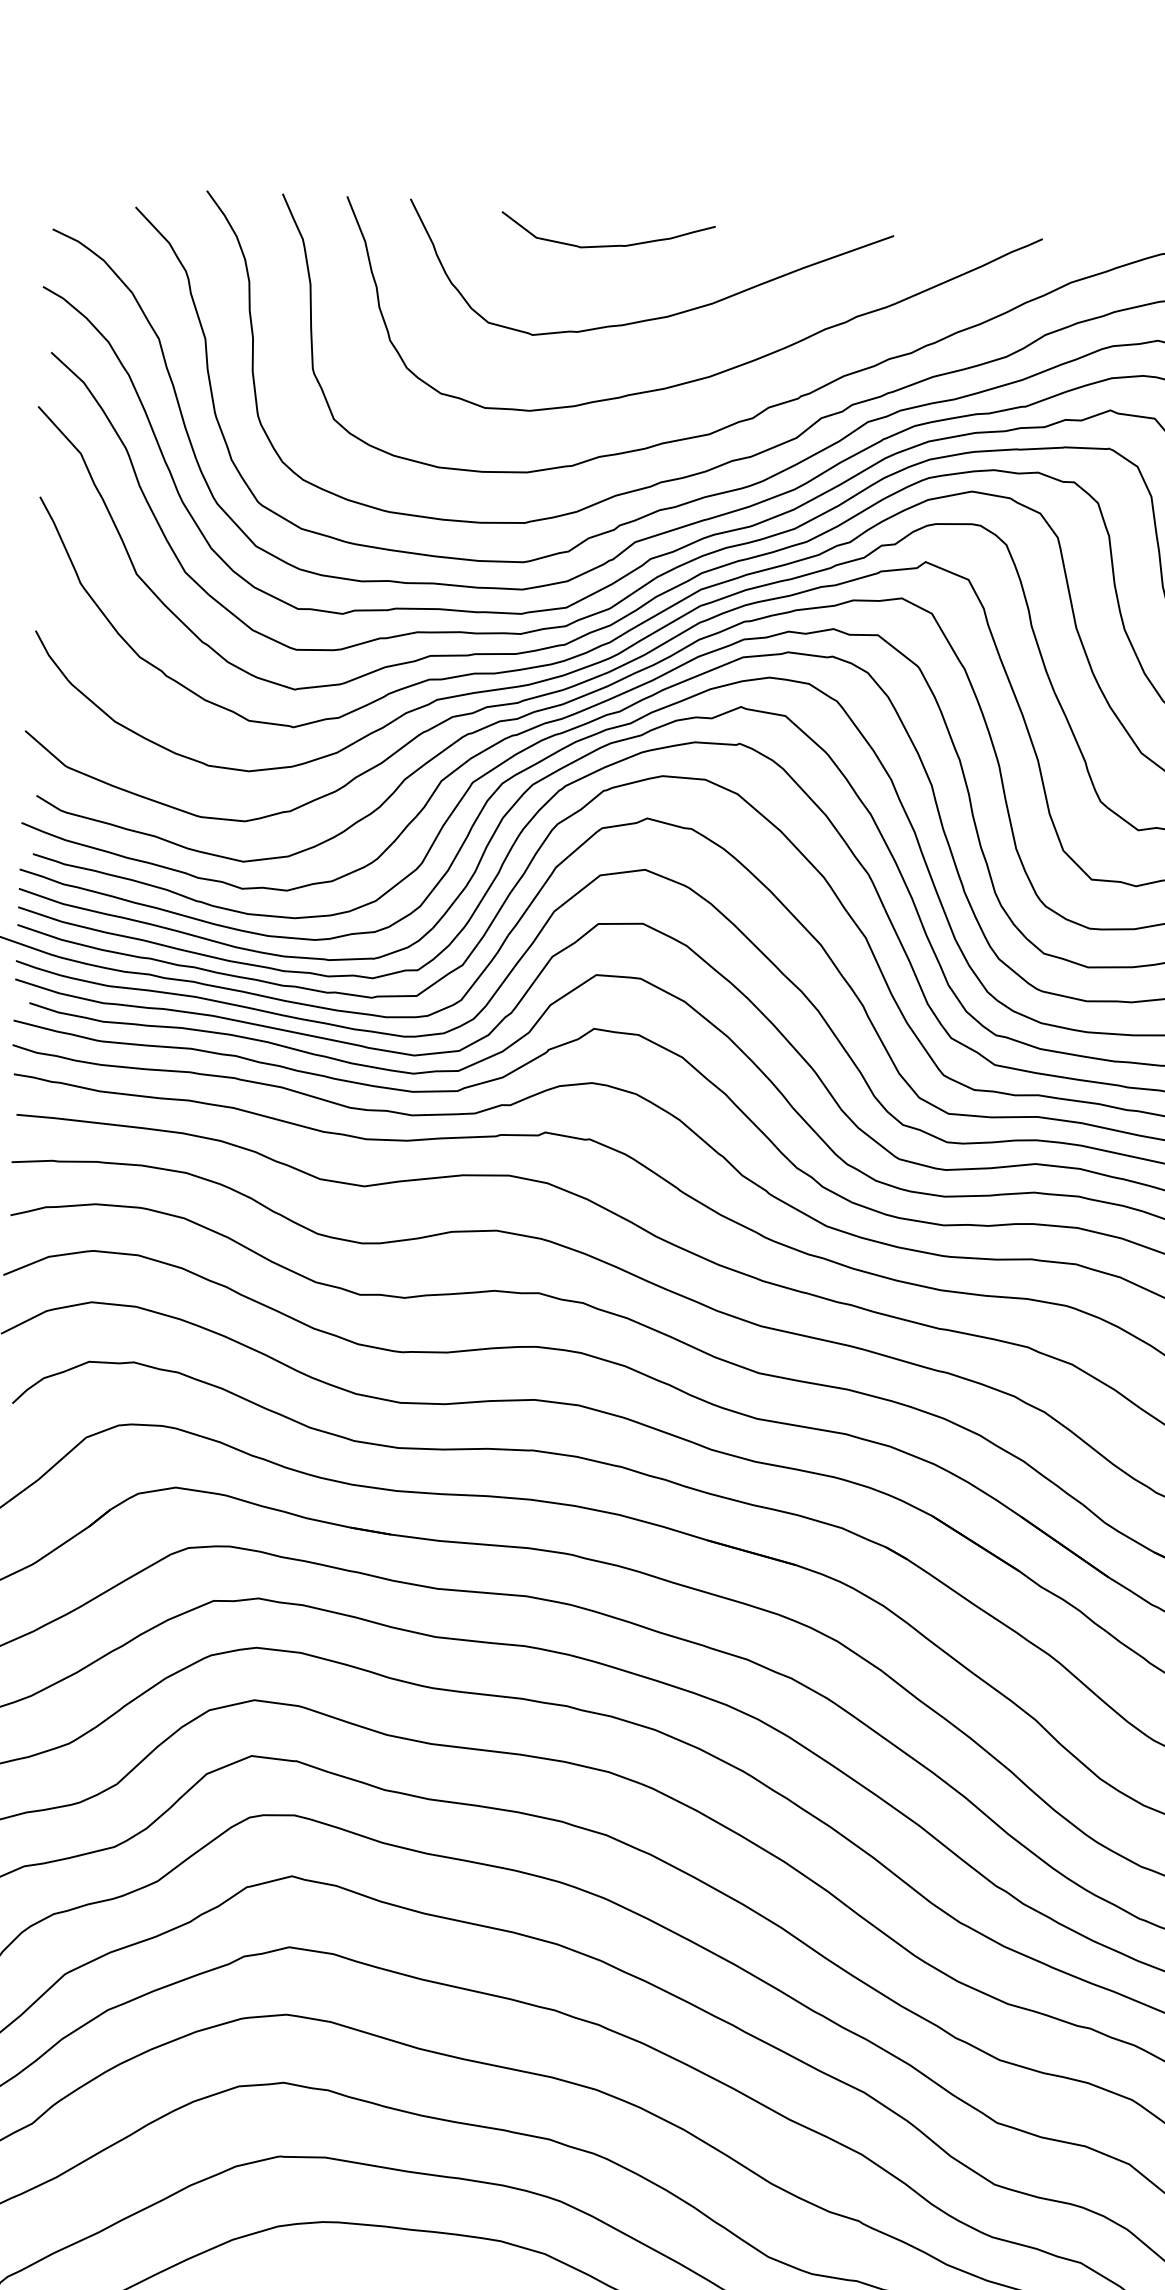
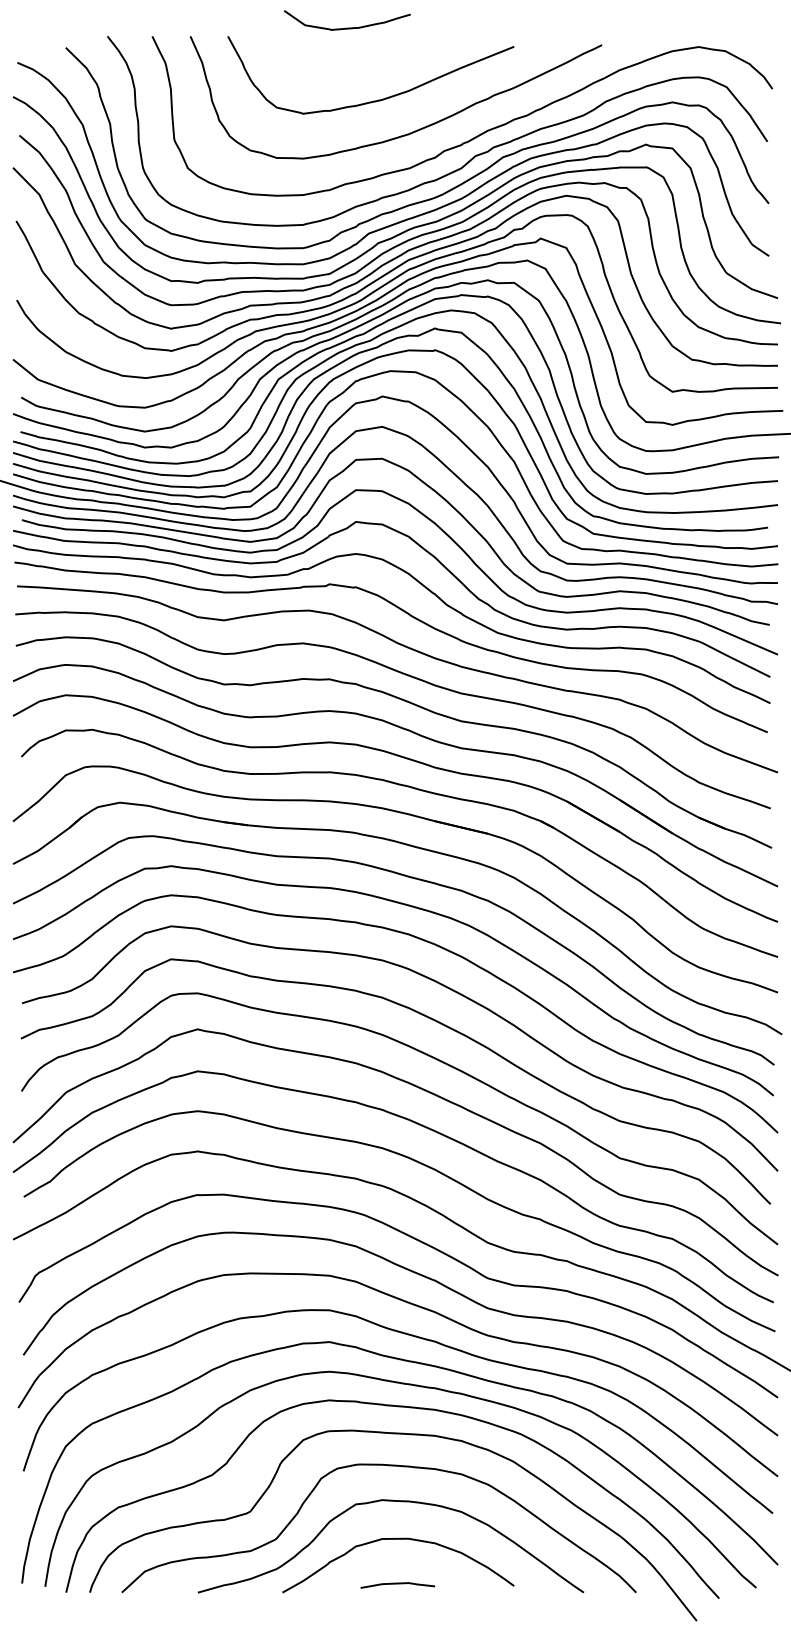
curve: (607, 244) -> (347, 27), moved

